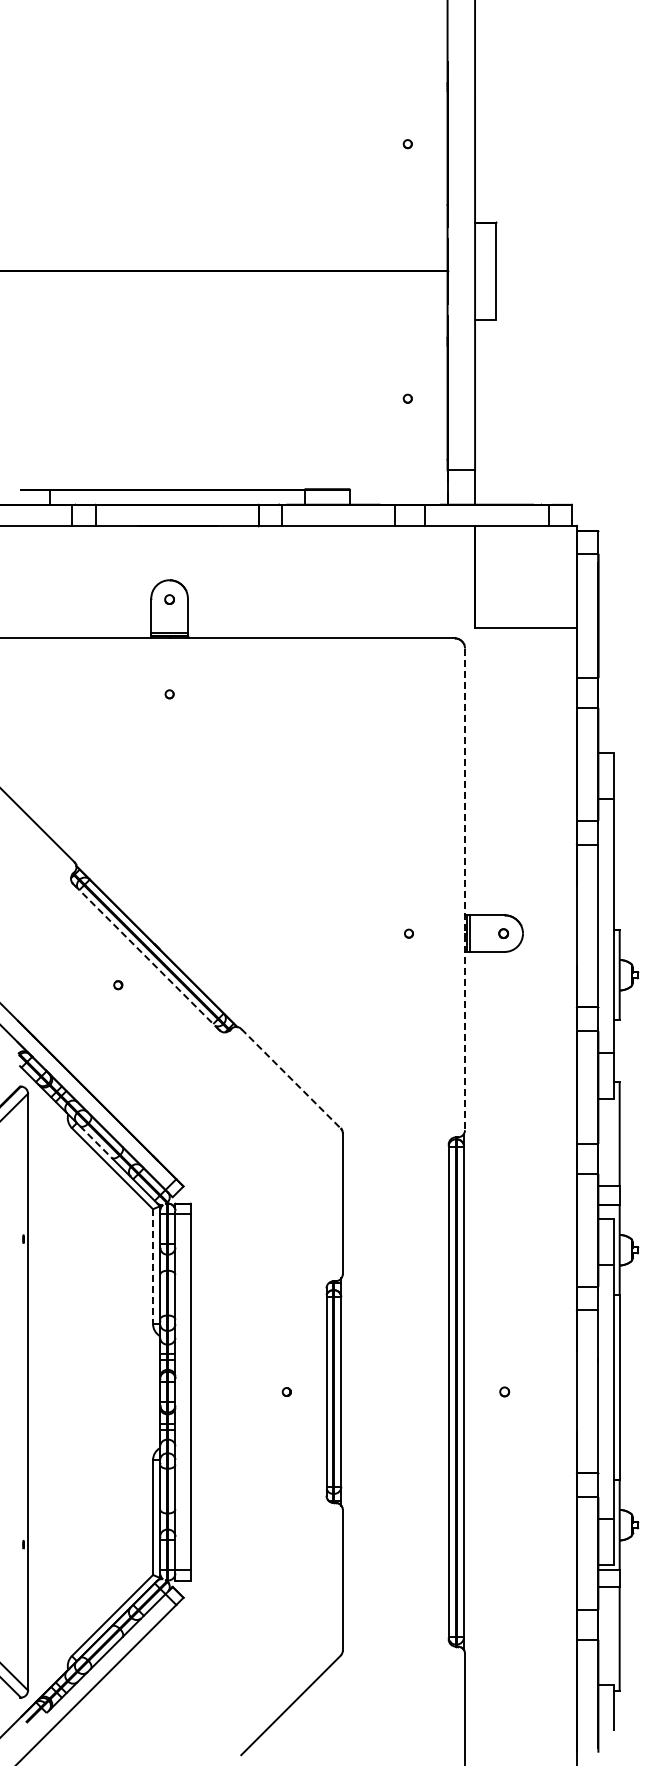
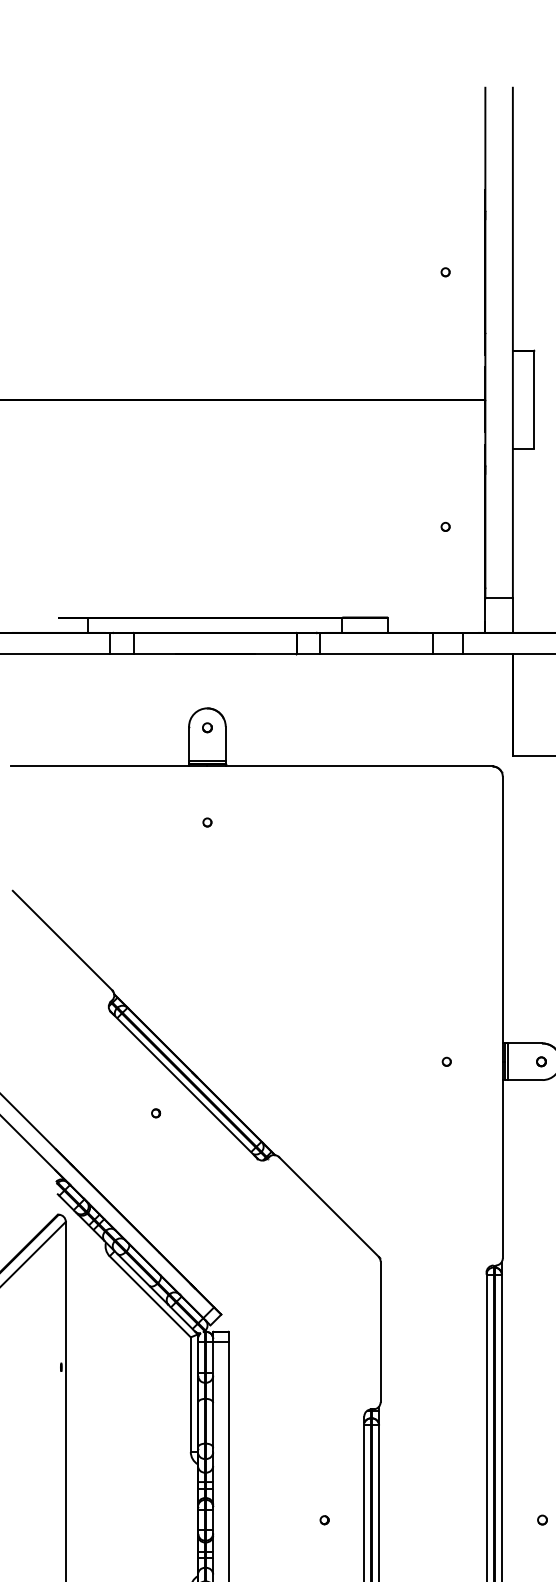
line: (464, 889) -> (502, 1017), dashed -> solid
line: (146, 957) -> (184, 1085), dashed -> solid
line: (291, 1079) -> (329, 1207), dashed -> solid
line: (96, 1142) -> (134, 1270), dashed -> solid
line: (153, 1267) -> (191, 1395), dashed -> solid

